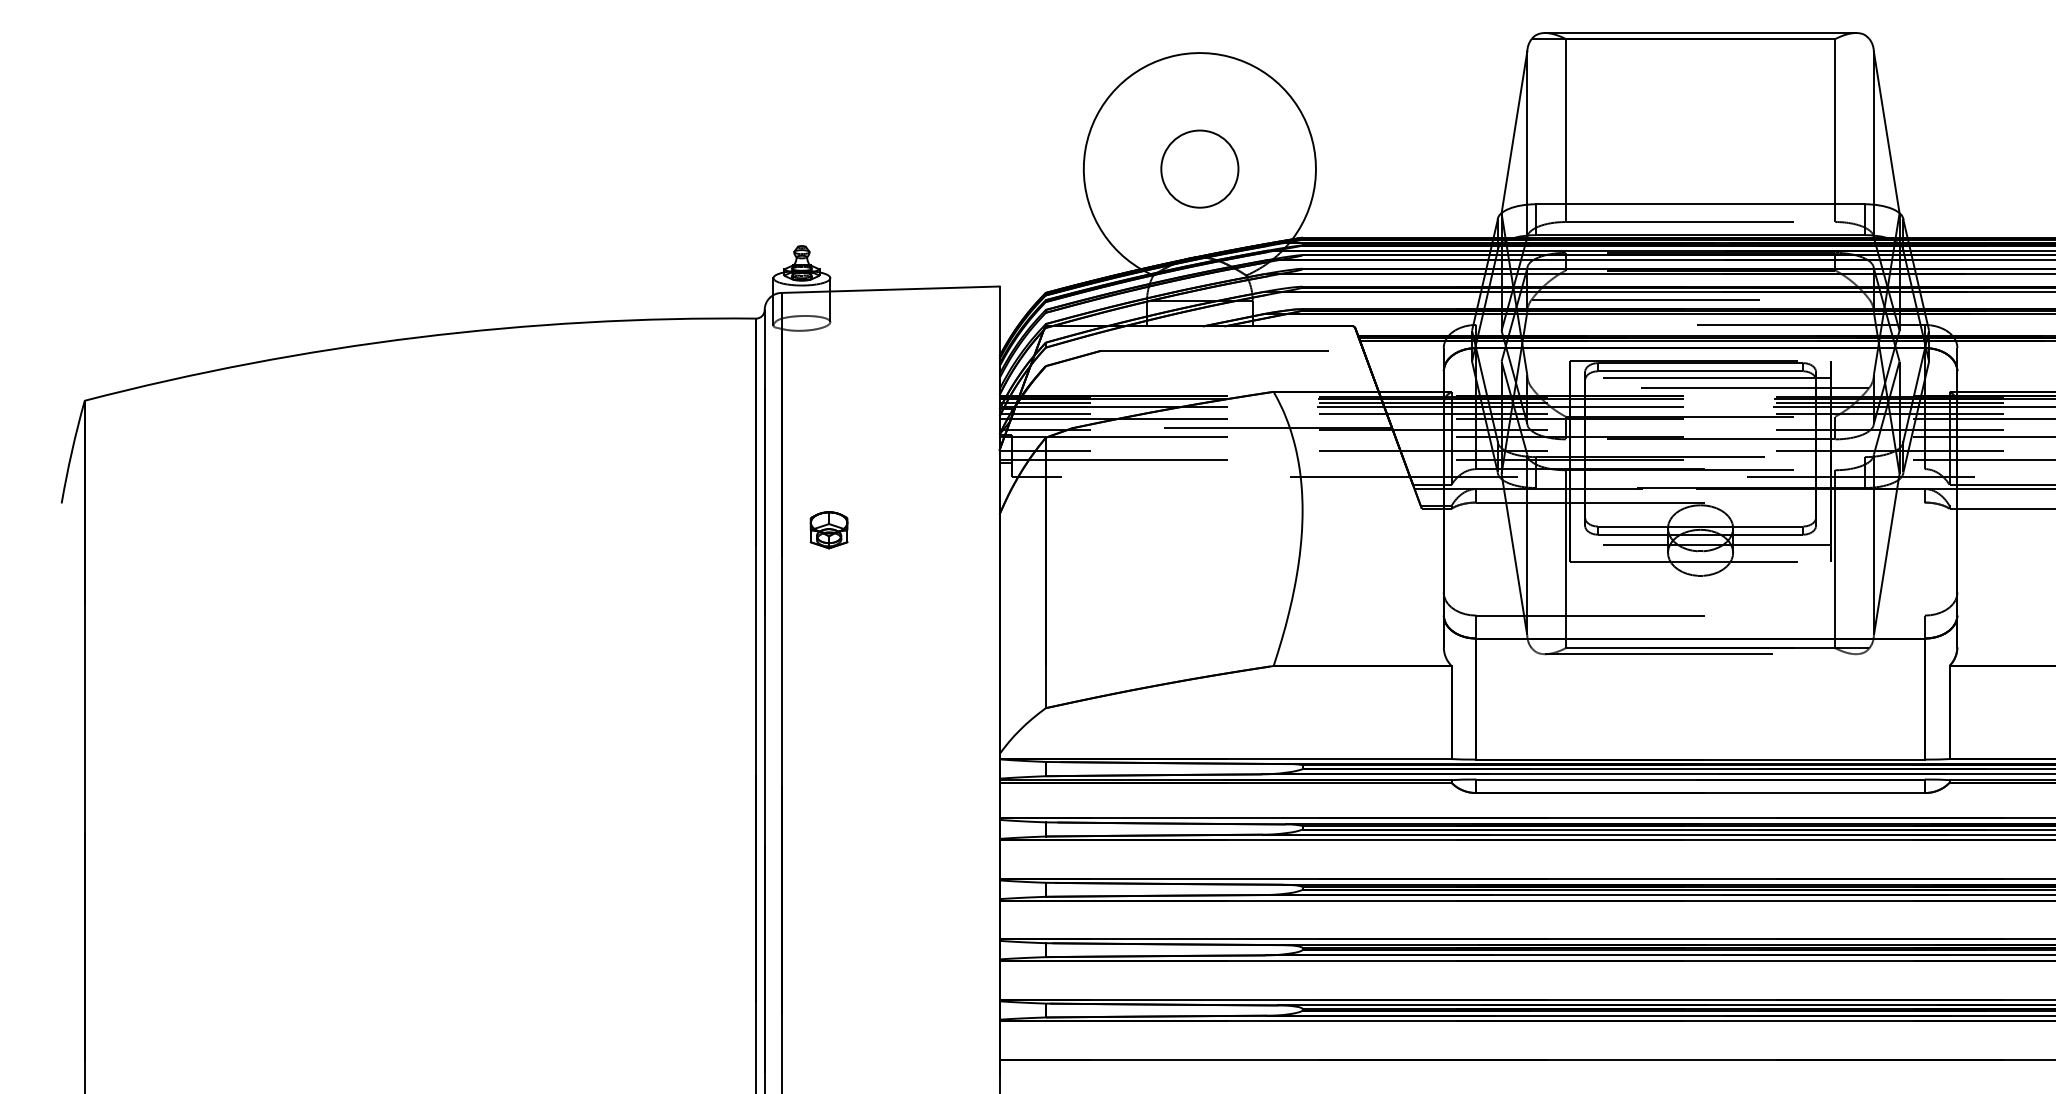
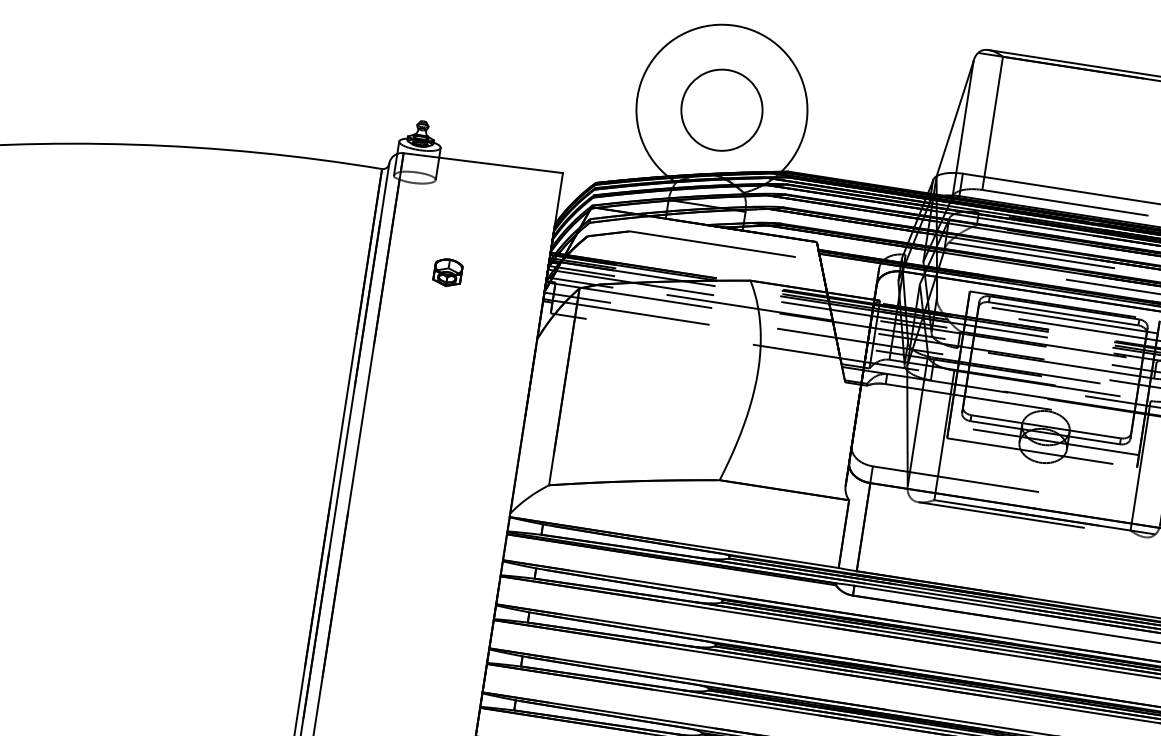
circle: (1199, 169) -> (721, 110), size x1.43
part: (828, 530) -> (447, 273), moved

